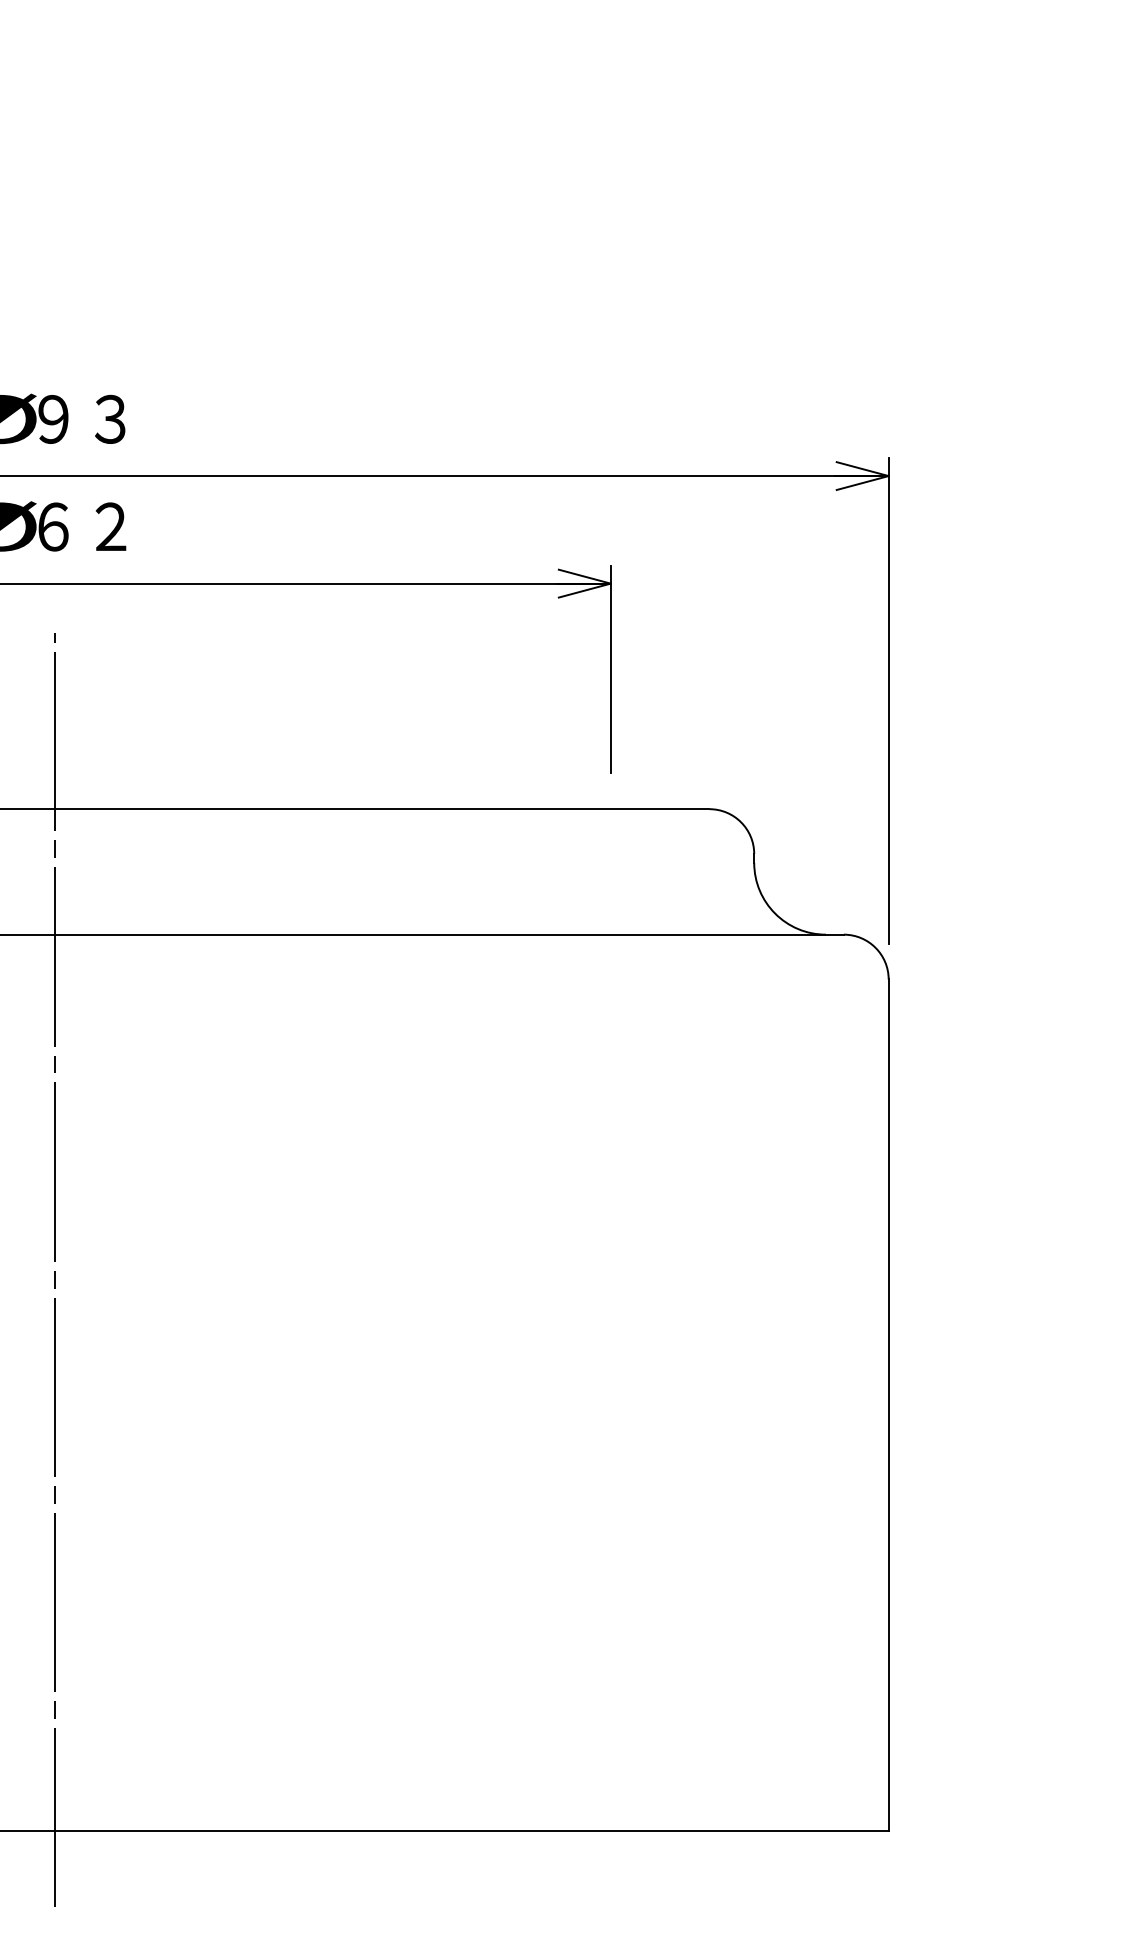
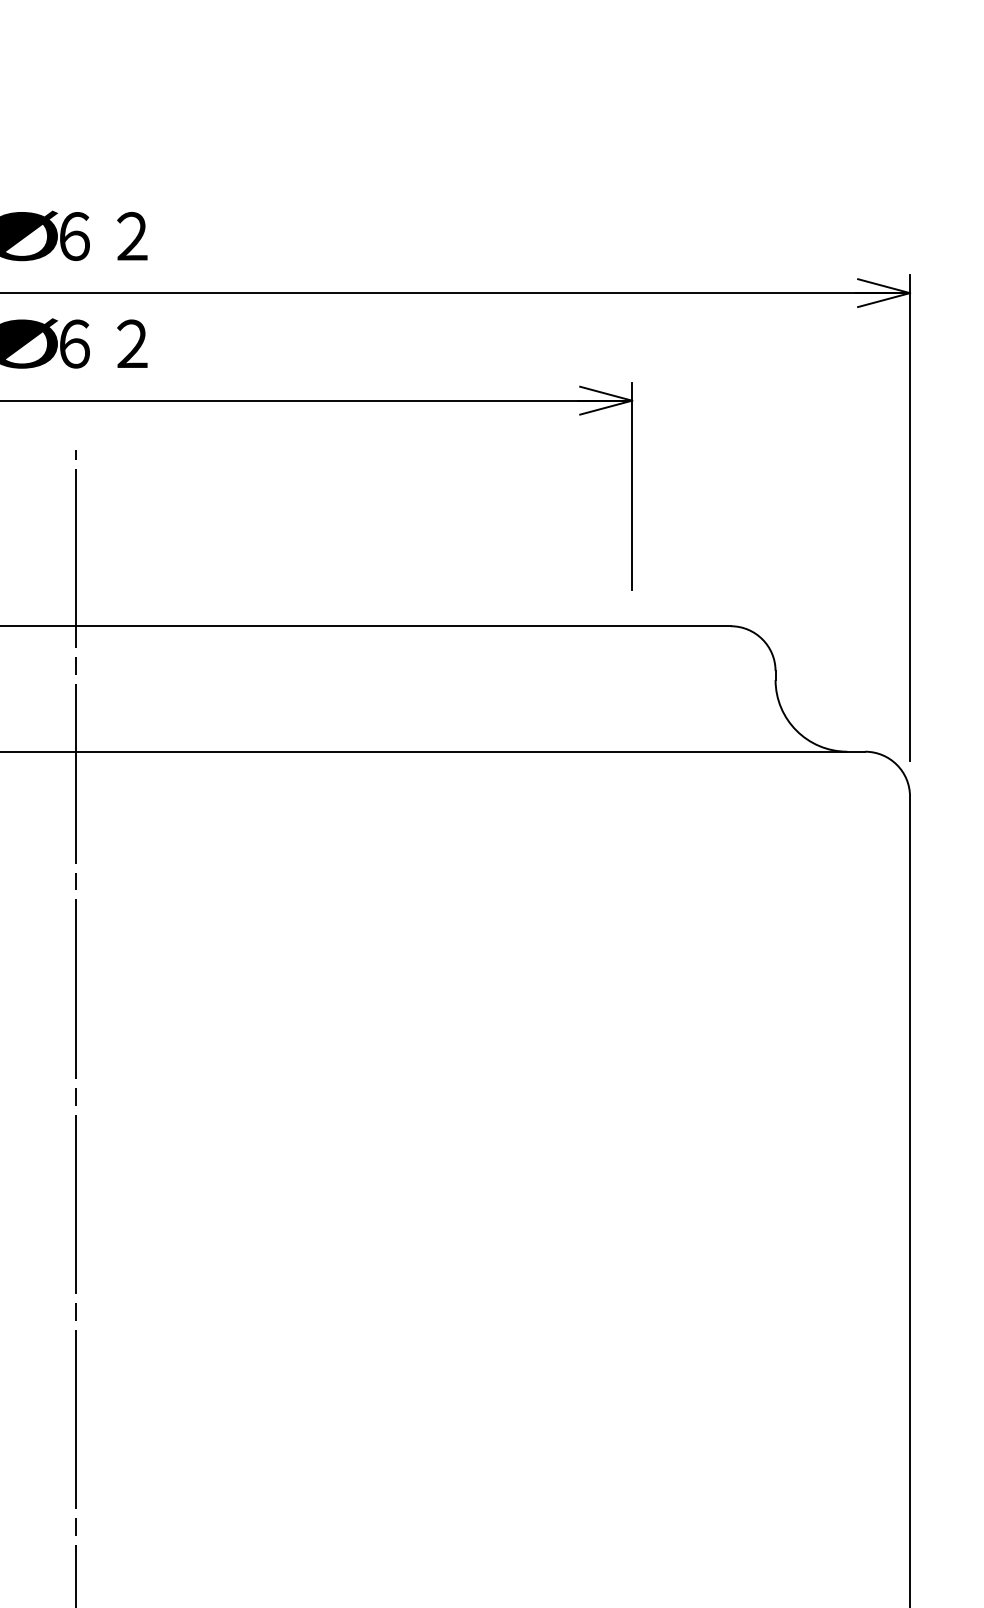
text: (82, 419) -> (103, 236), ９３ -> ６２

